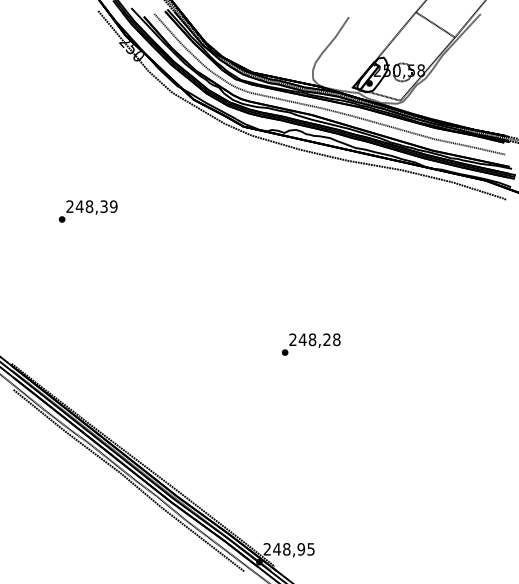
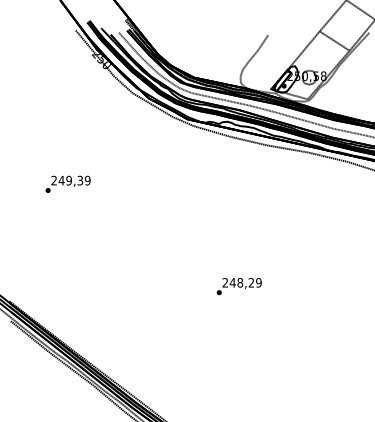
text: (89, 206) -> (69, 180), 248,39 -> 249,39
text: (336, 339) -> (258, 282), 248,28 -> 248,29

